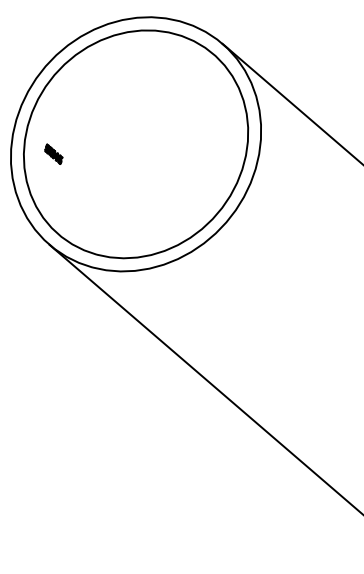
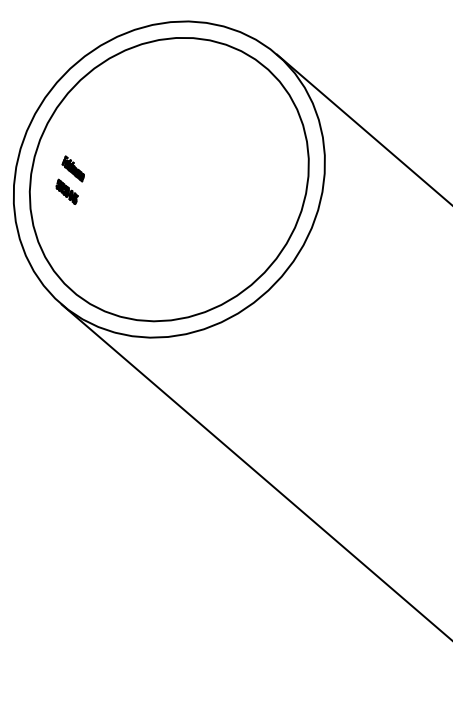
part: (58, 135) -> (72, 168), added

